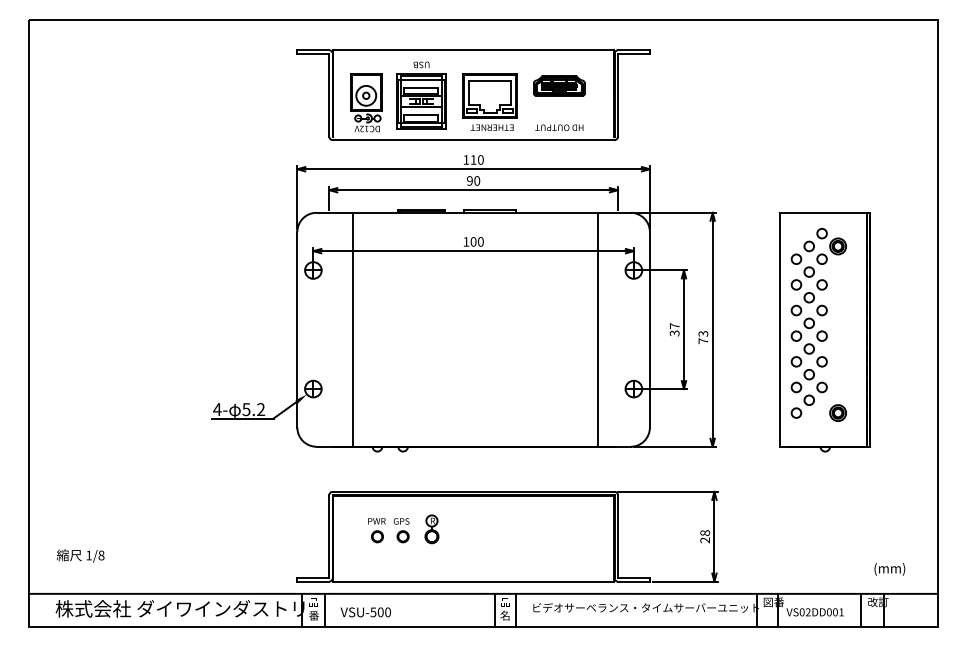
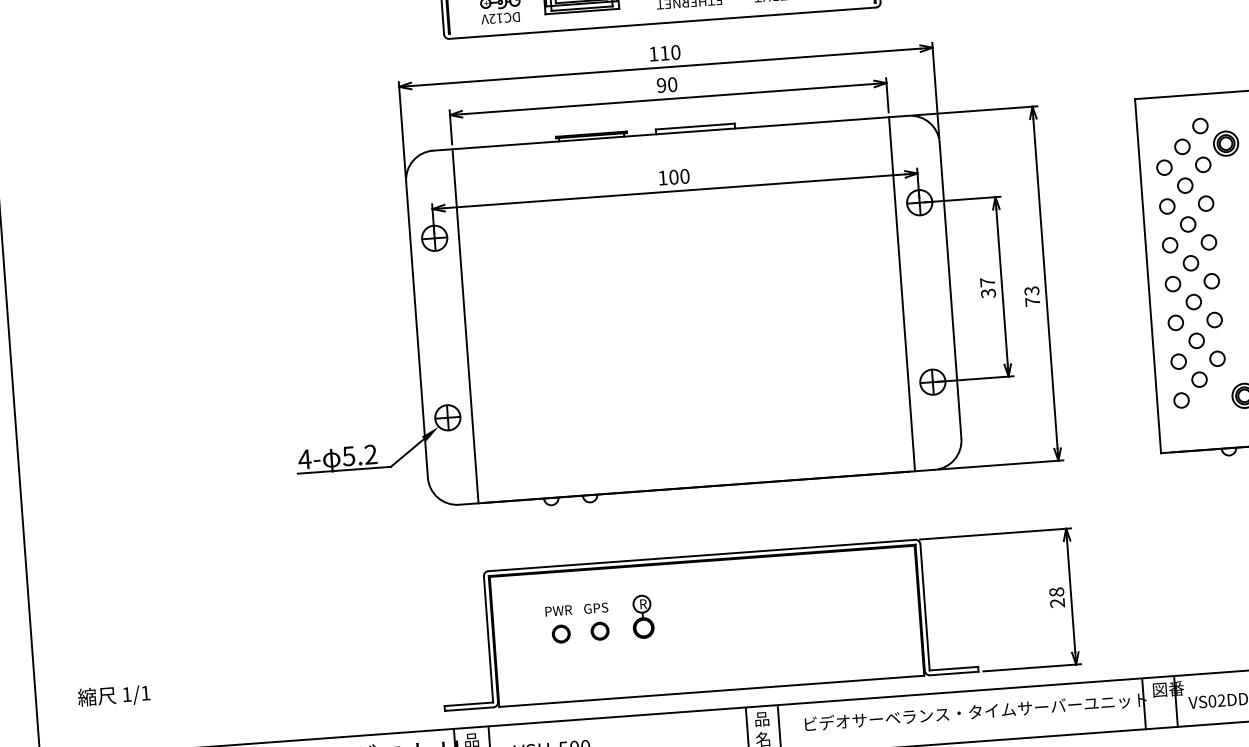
line: (353, 329) -> (465, 325), moved
line: (597, 329) -> (901, 293), moved
text: (101, 555) -> (145, 693), 1/8 -> 1/1

